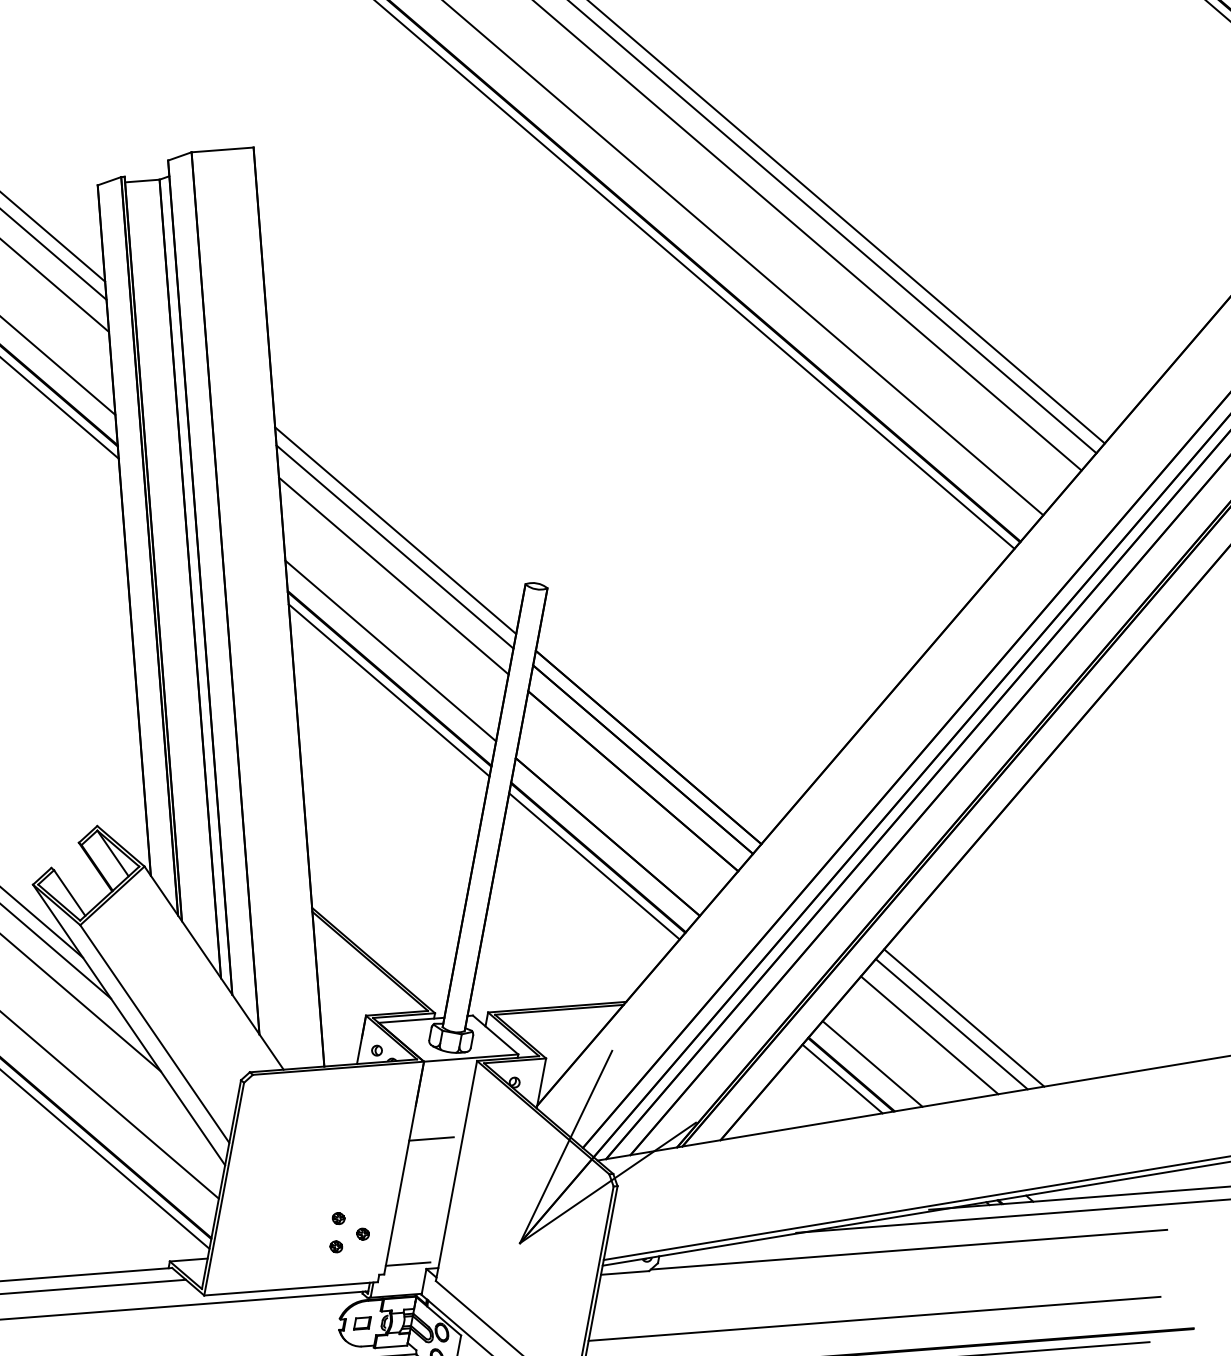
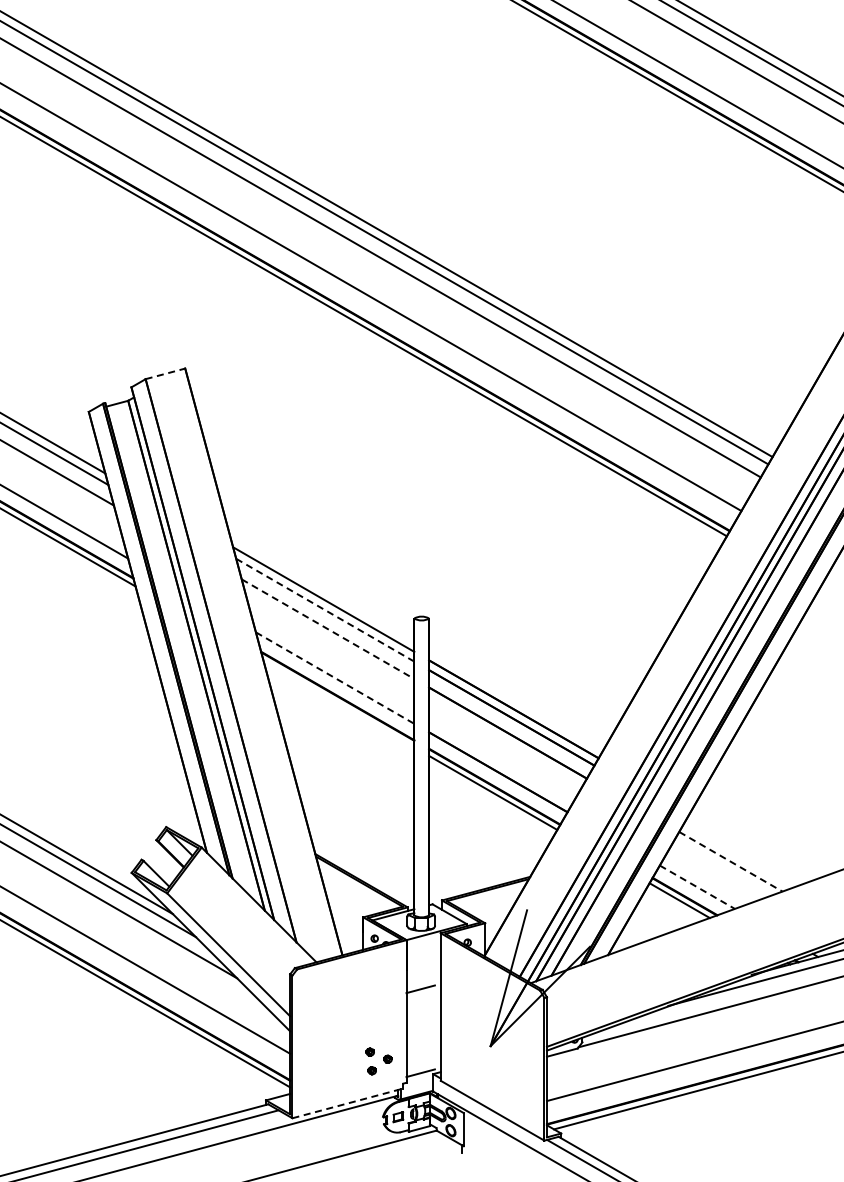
line: (222, 149) -> (165, 373), solid -> dashed
line: (395, 547) -> (325, 610), solid -> dashed
line: (394, 576) -> (328, 629), solid -> dashed
line: (391, 651) -> (335, 678), solid -> dashed
line: (388, 689) -> (338, 703), removed
line: (963, 1018) -> (750, 846), removed
line: (951, 1023) -> (743, 851), removed
line: (929, 1034) -> (730, 861), solid -> dashed
line: (872, 1064) -> (697, 887), solid -> dashed
line: (291, 1289) -> (348, 1103), solid -> dashed

